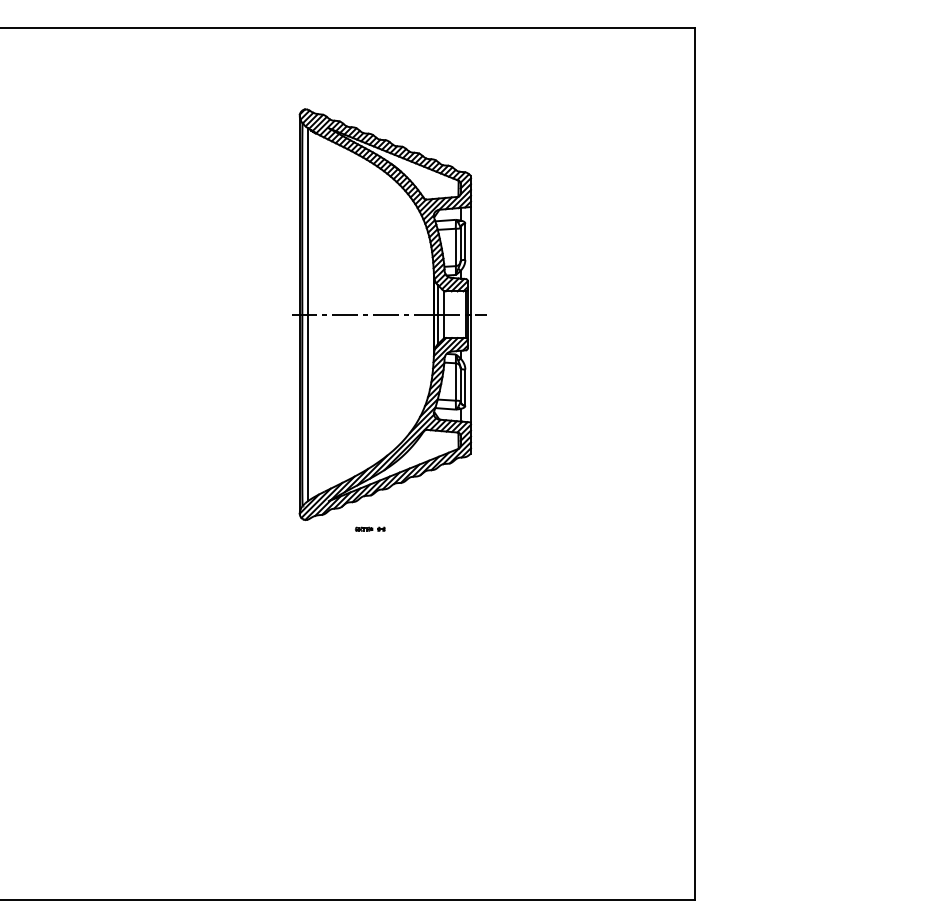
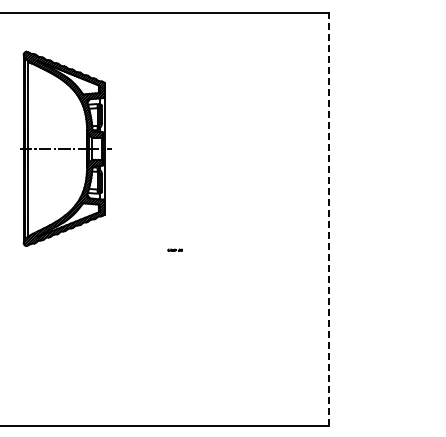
part: (387, 313) -> (65, 148), moved
line: (694, 464) -> (328, 219), solid -> dashed

